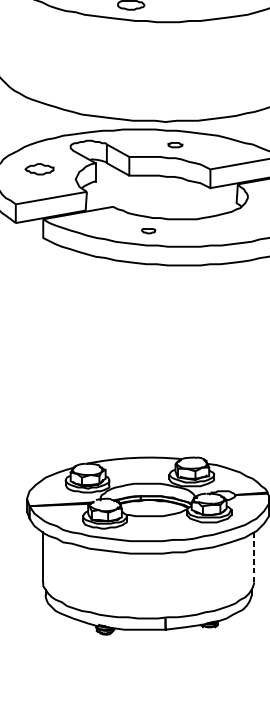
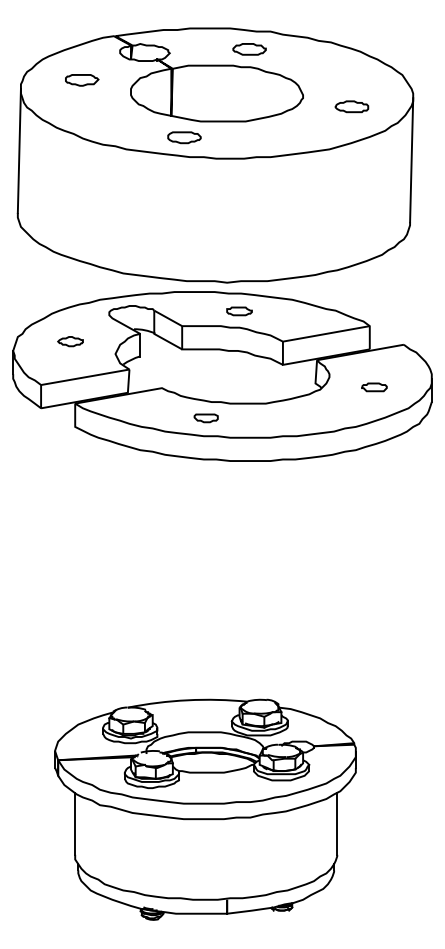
part: (175, 145) -> (239, 311), size x1.43
part: (39, 169) -> (70, 341), size x0.71
part: (148, 231) -> (205, 418), size x1.43
line: (254, 557) -> (337, 823), dashed -> solid

